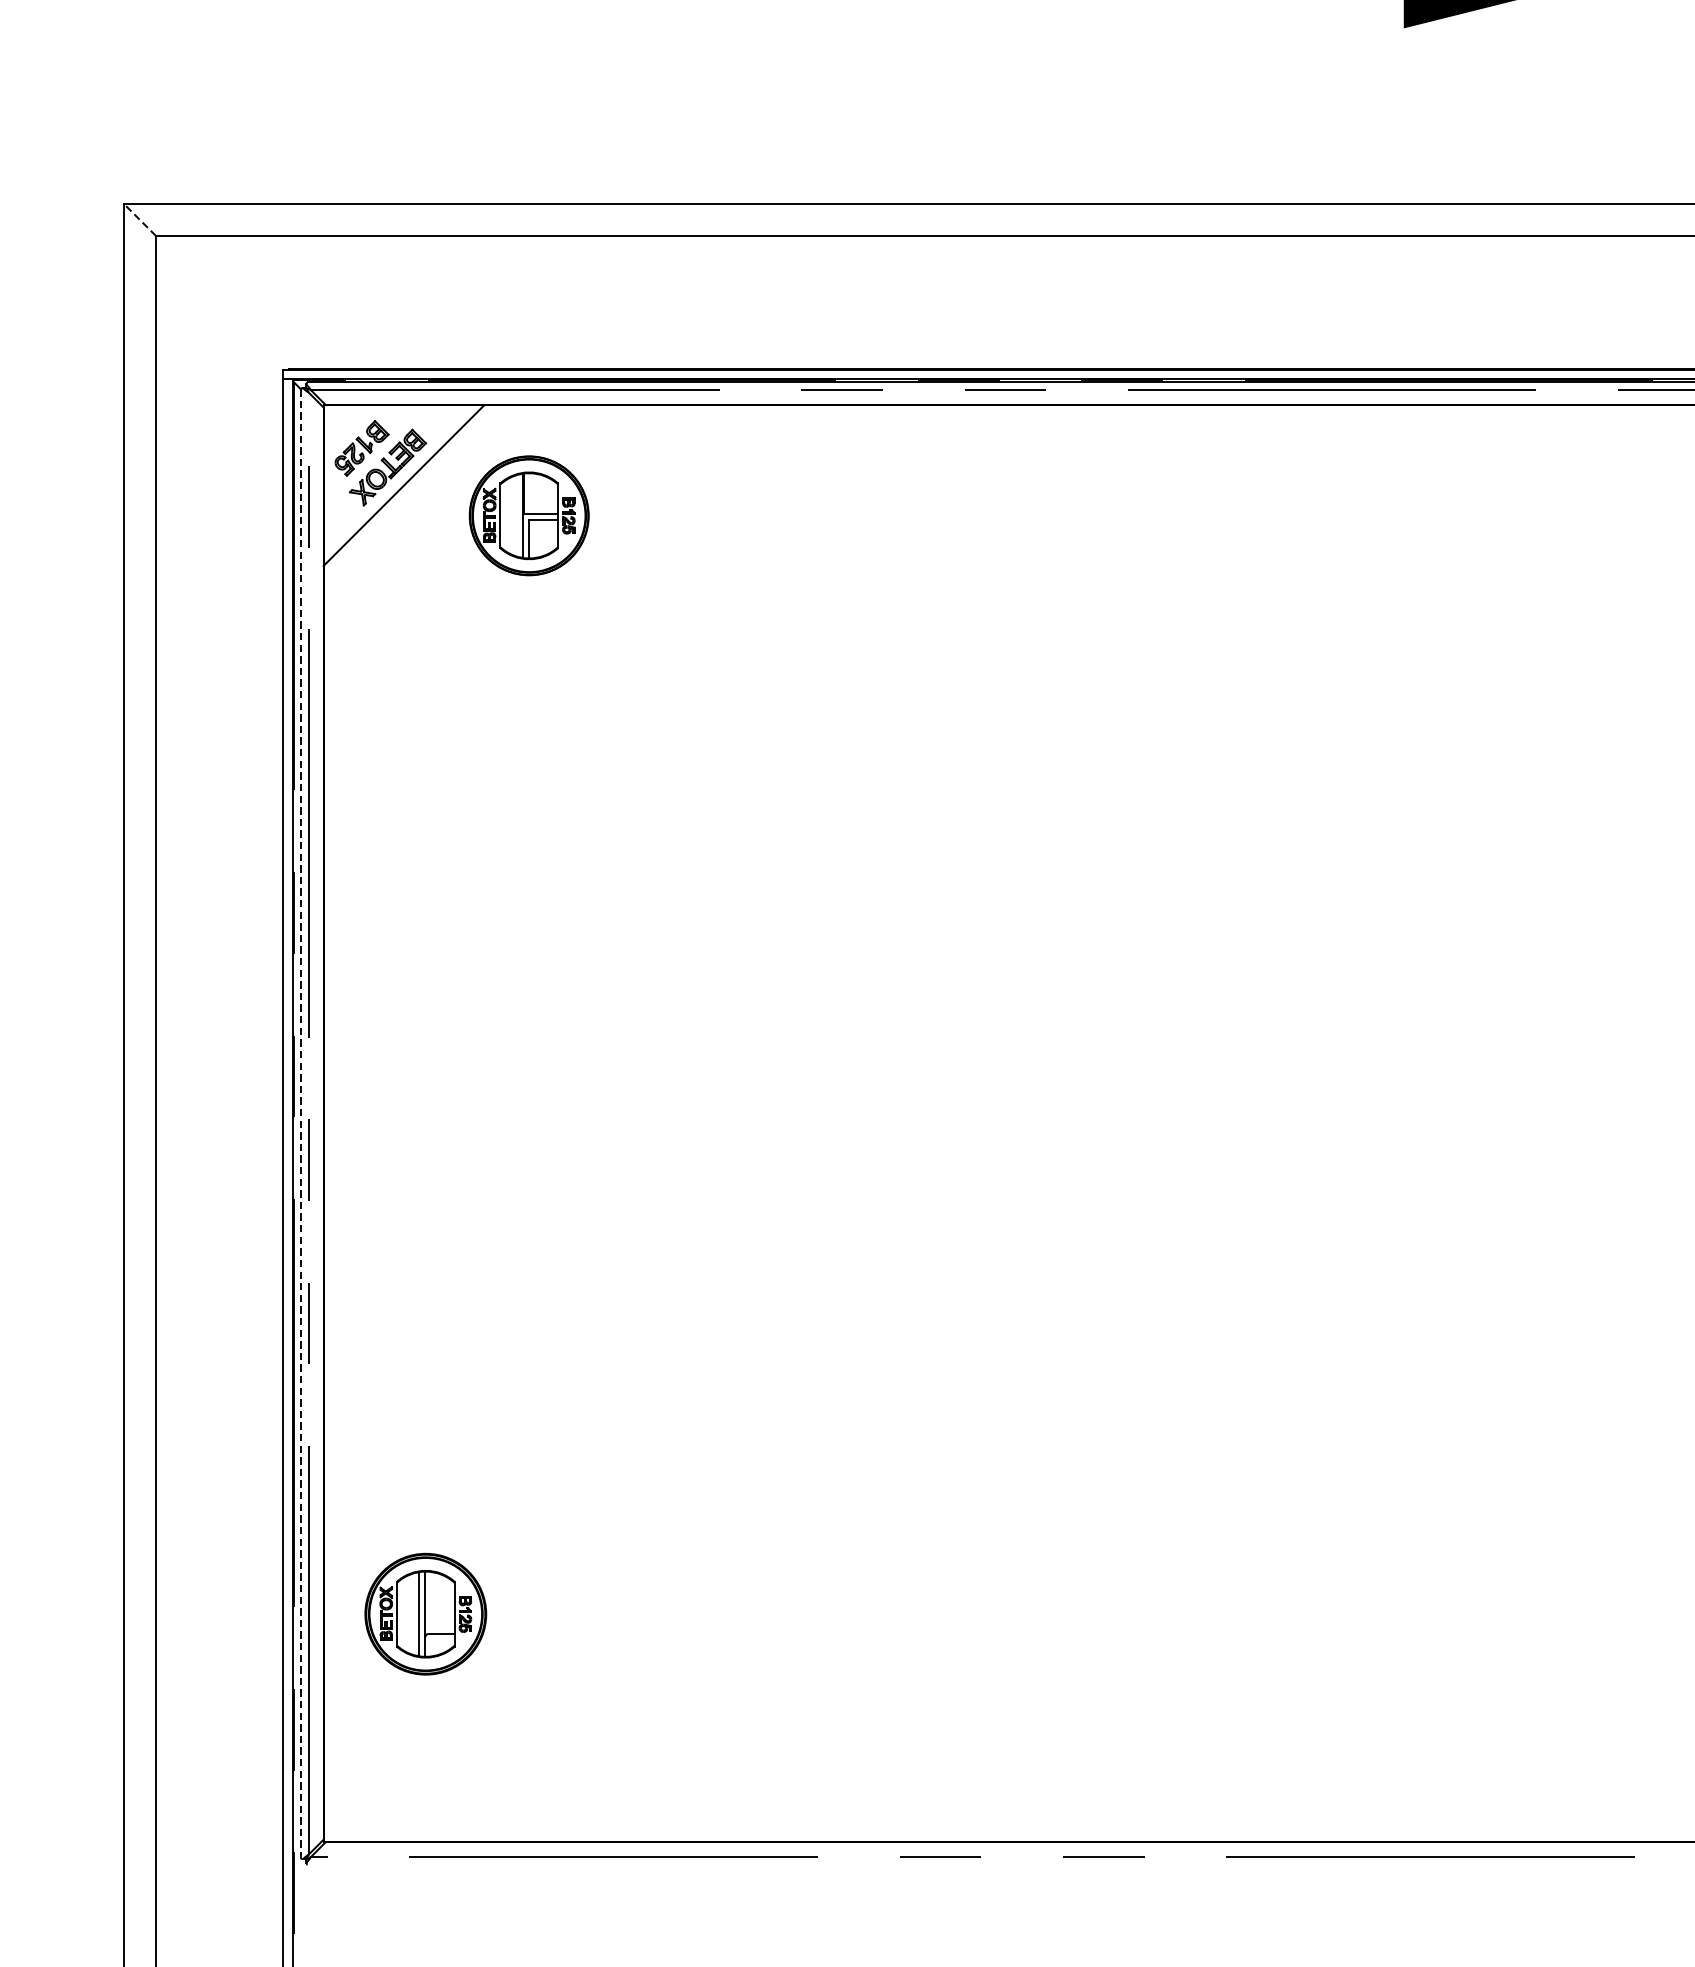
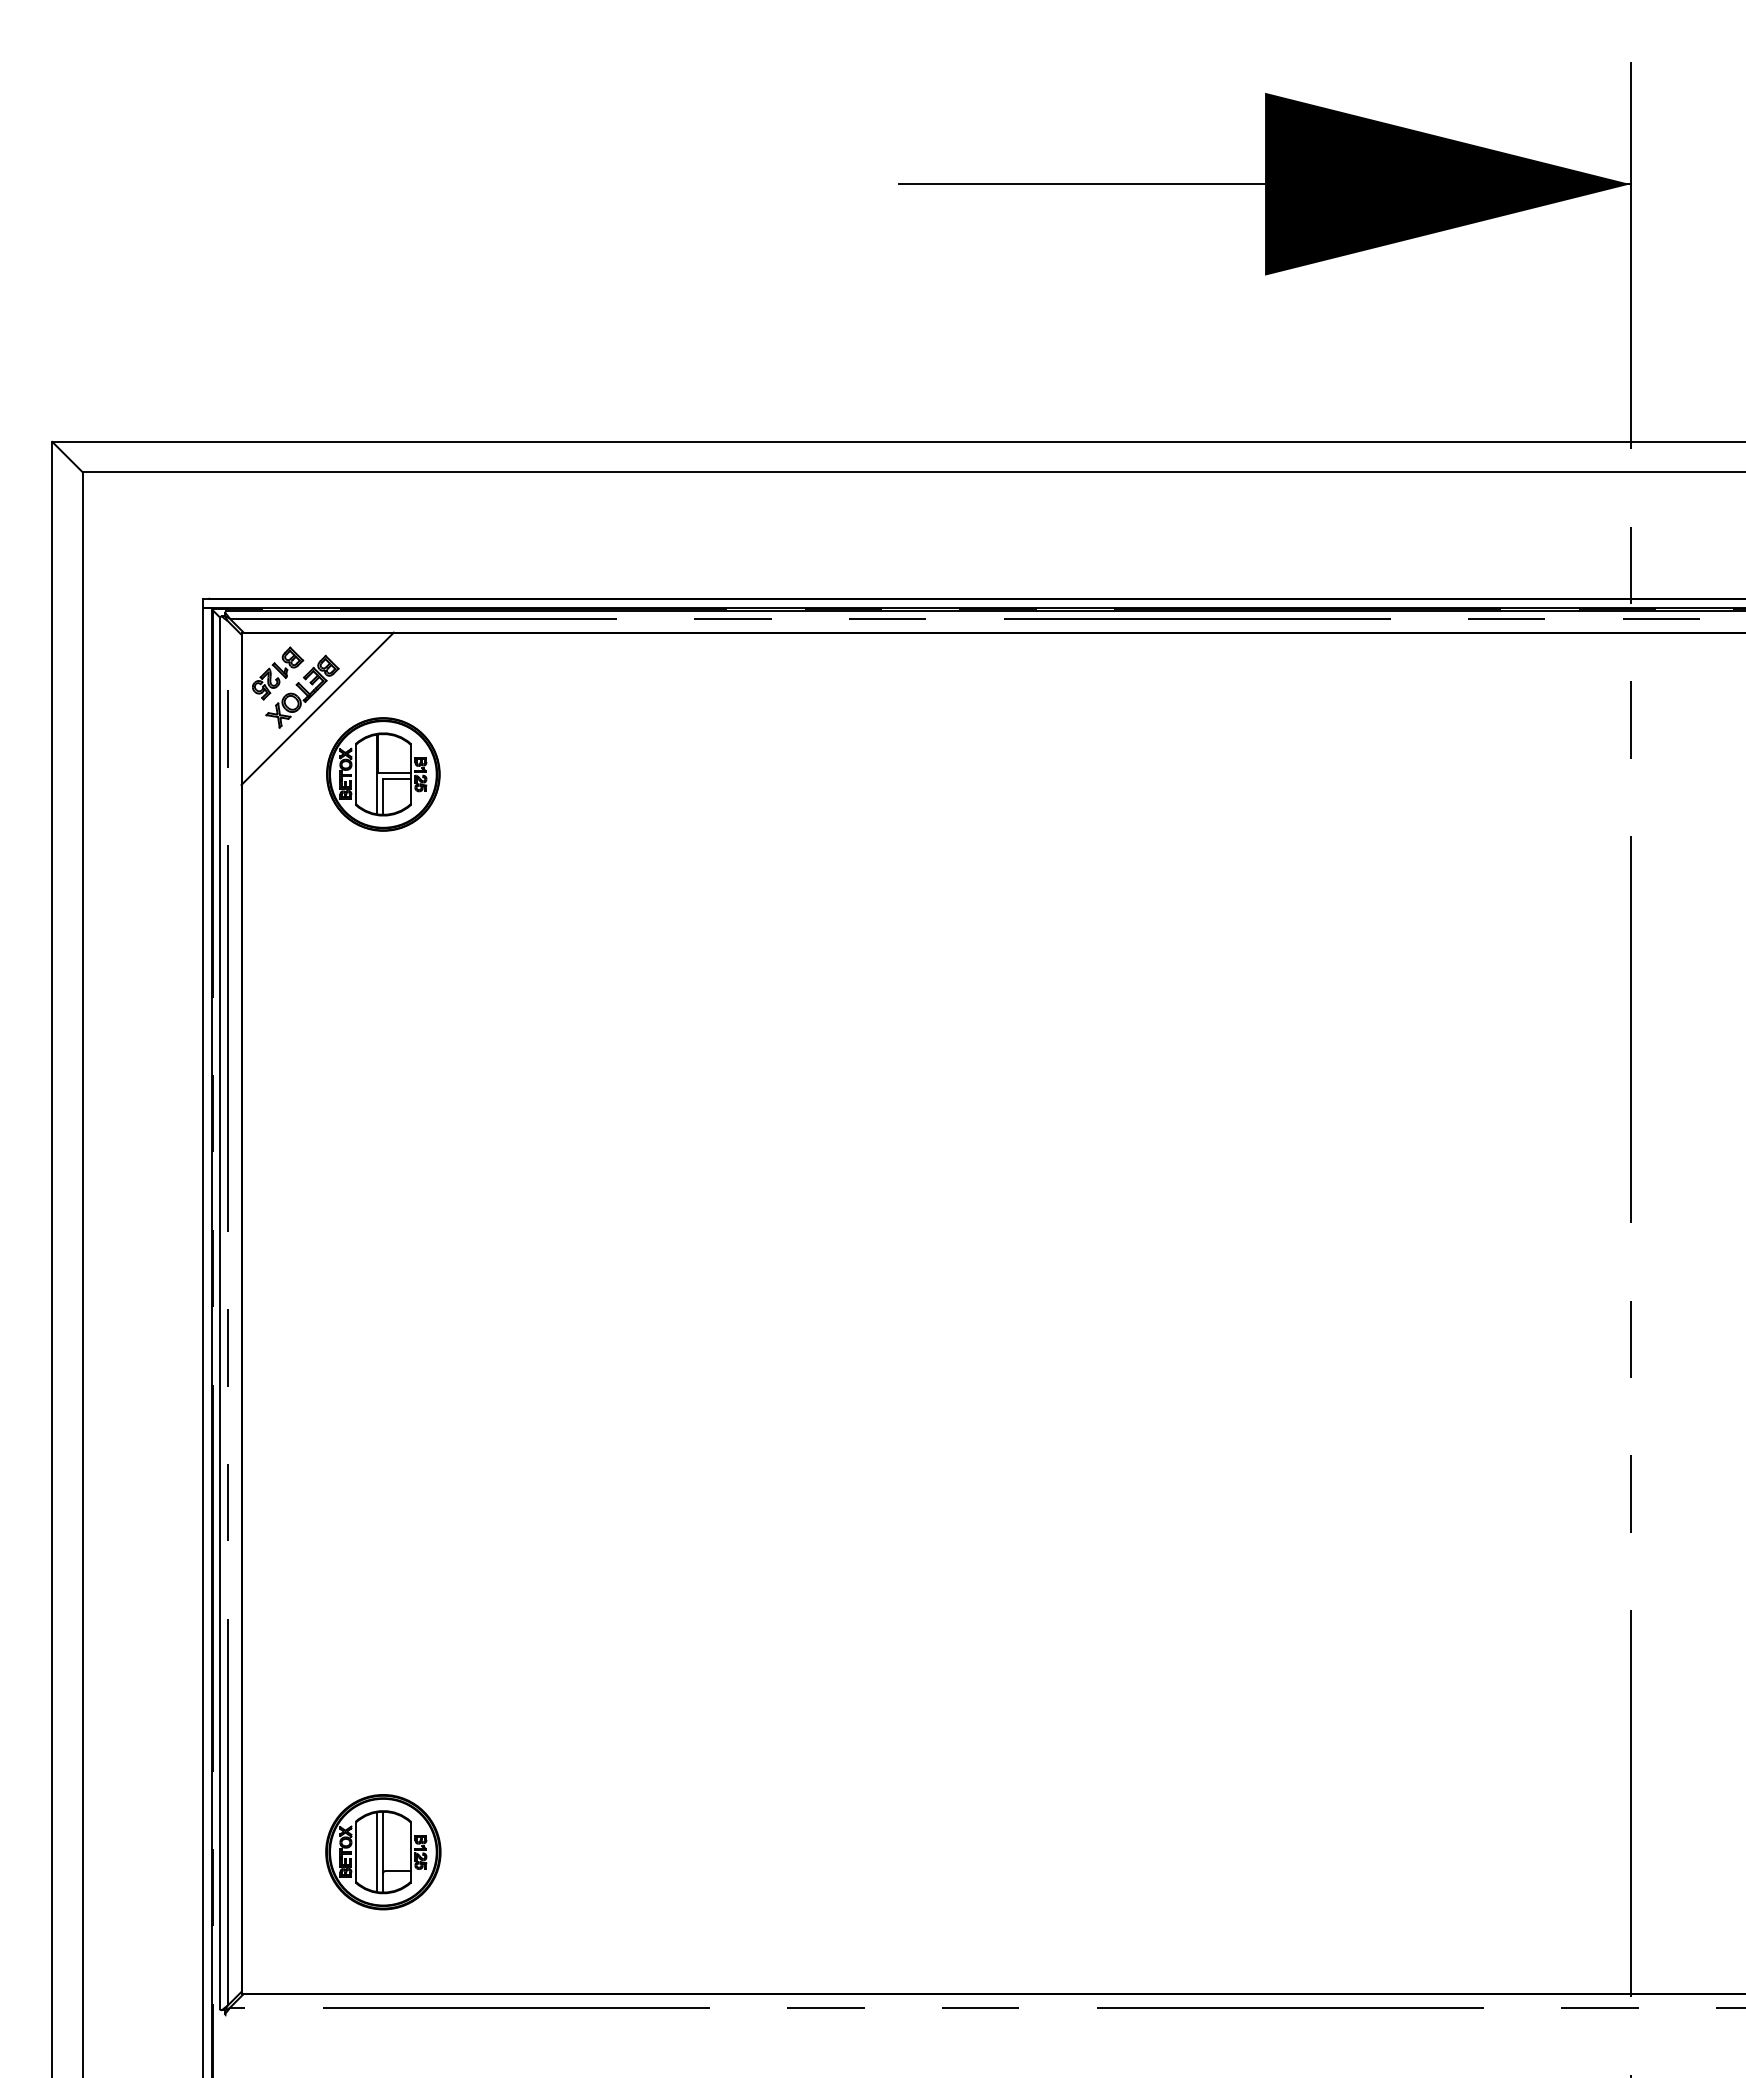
line: (139, 220) -> (67, 457), dashed -> solid
part: (529, 515) -> (383, 774), moved
line: (300, 1123) -> (219, 1313), dashed -> solid
part: (425, 1614) -> (383, 1852), moved

